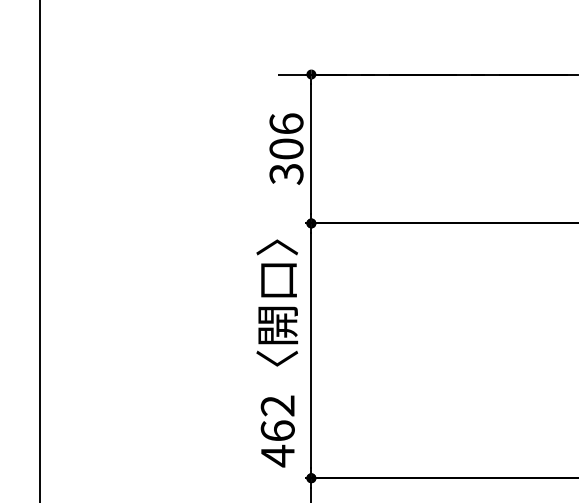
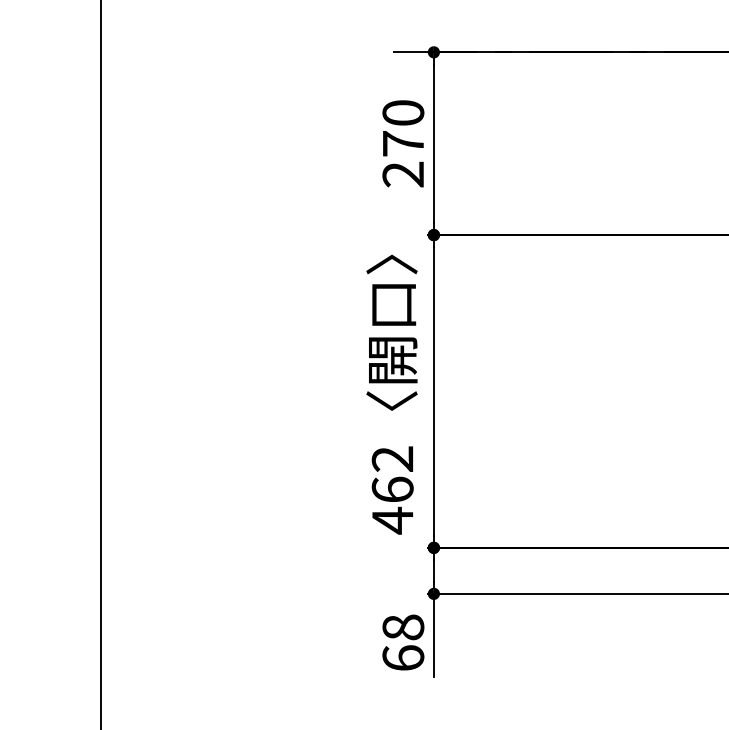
text: (286, 148) -> (403, 143), 306 -> 270

